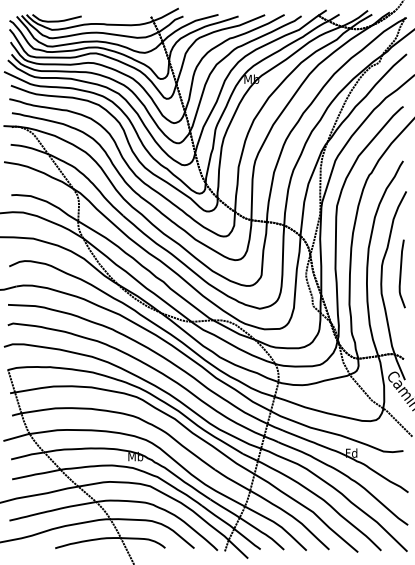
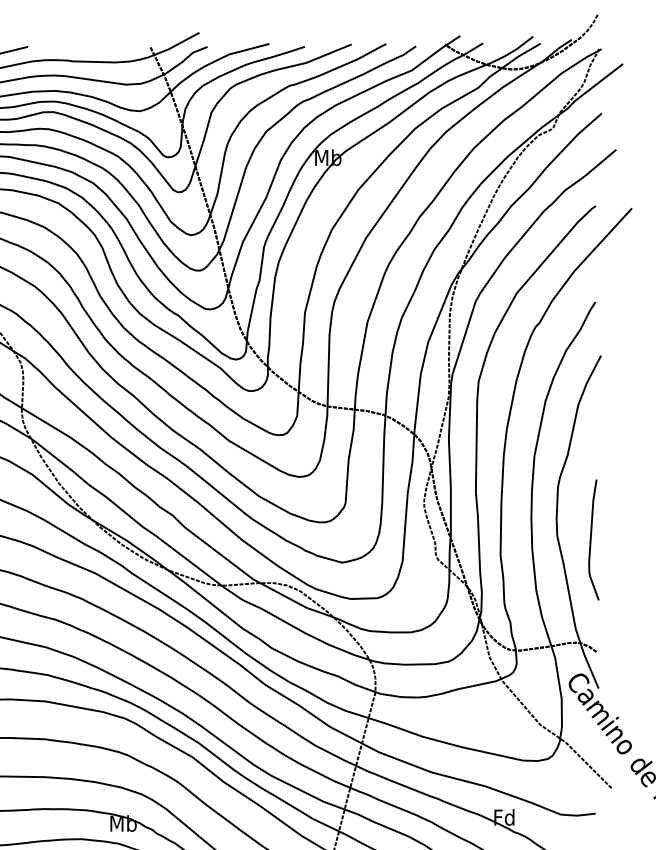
curve: (401, 273) -> (592, 539), moved

